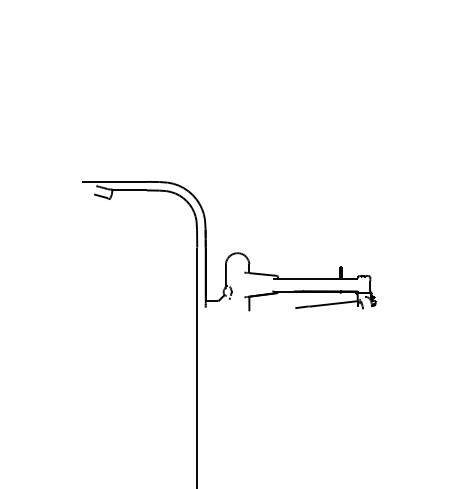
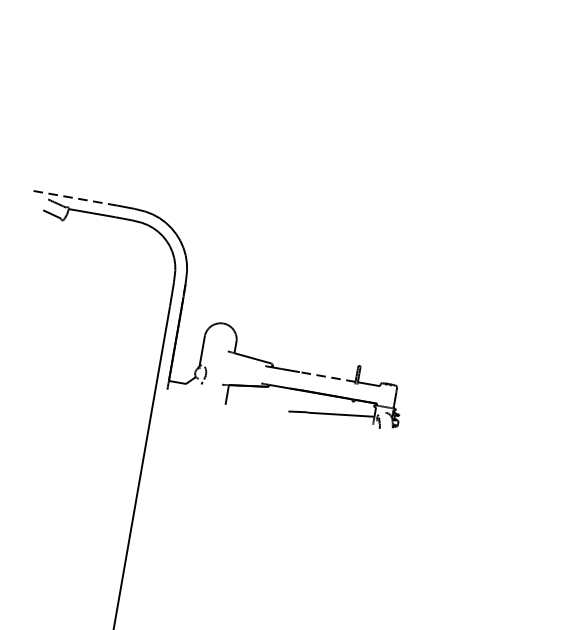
line: (114, 181) -> (73, 197), solid -> dashed
line: (319, 278) -> (328, 377), solid -> dashed

